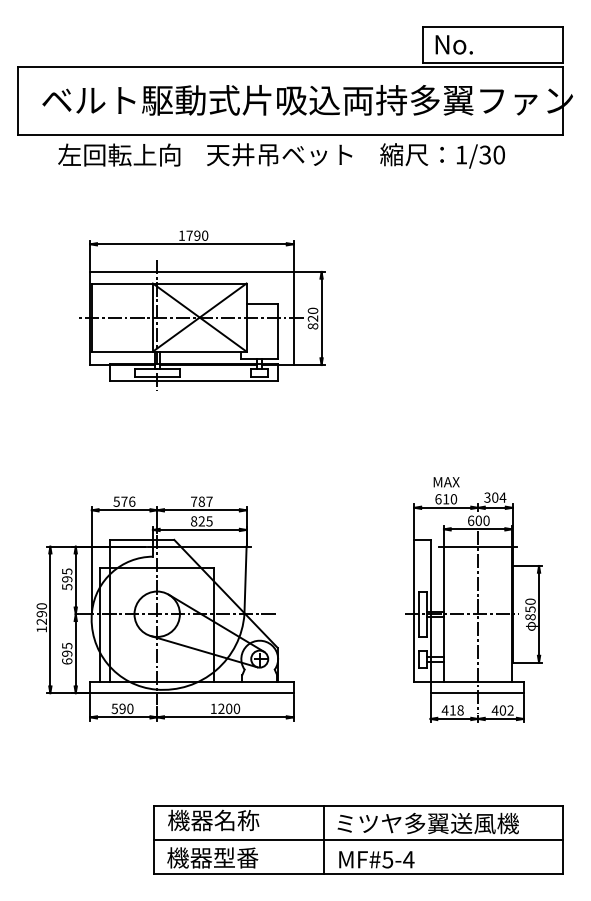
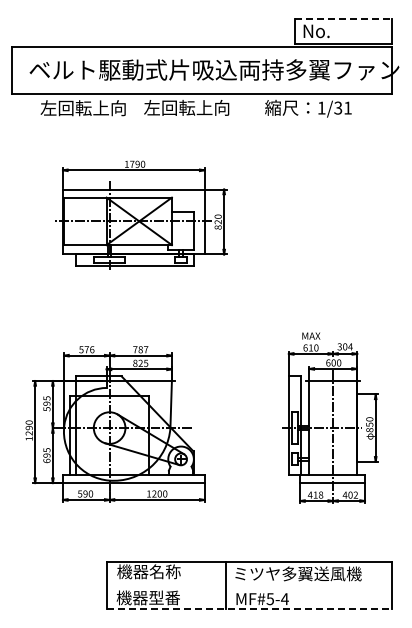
line: (492, 26) -> (343, 18), solid -> dashed
text: (278, 154) -> (194, 107), 天井吊ベット -> 左回転上向
text: (498, 154) -> (347, 107), 1/30 -> 1/31
line: (357, 840) -> (249, 585), removed
line: (359, 874) -> (250, 609), solid -> dashed

